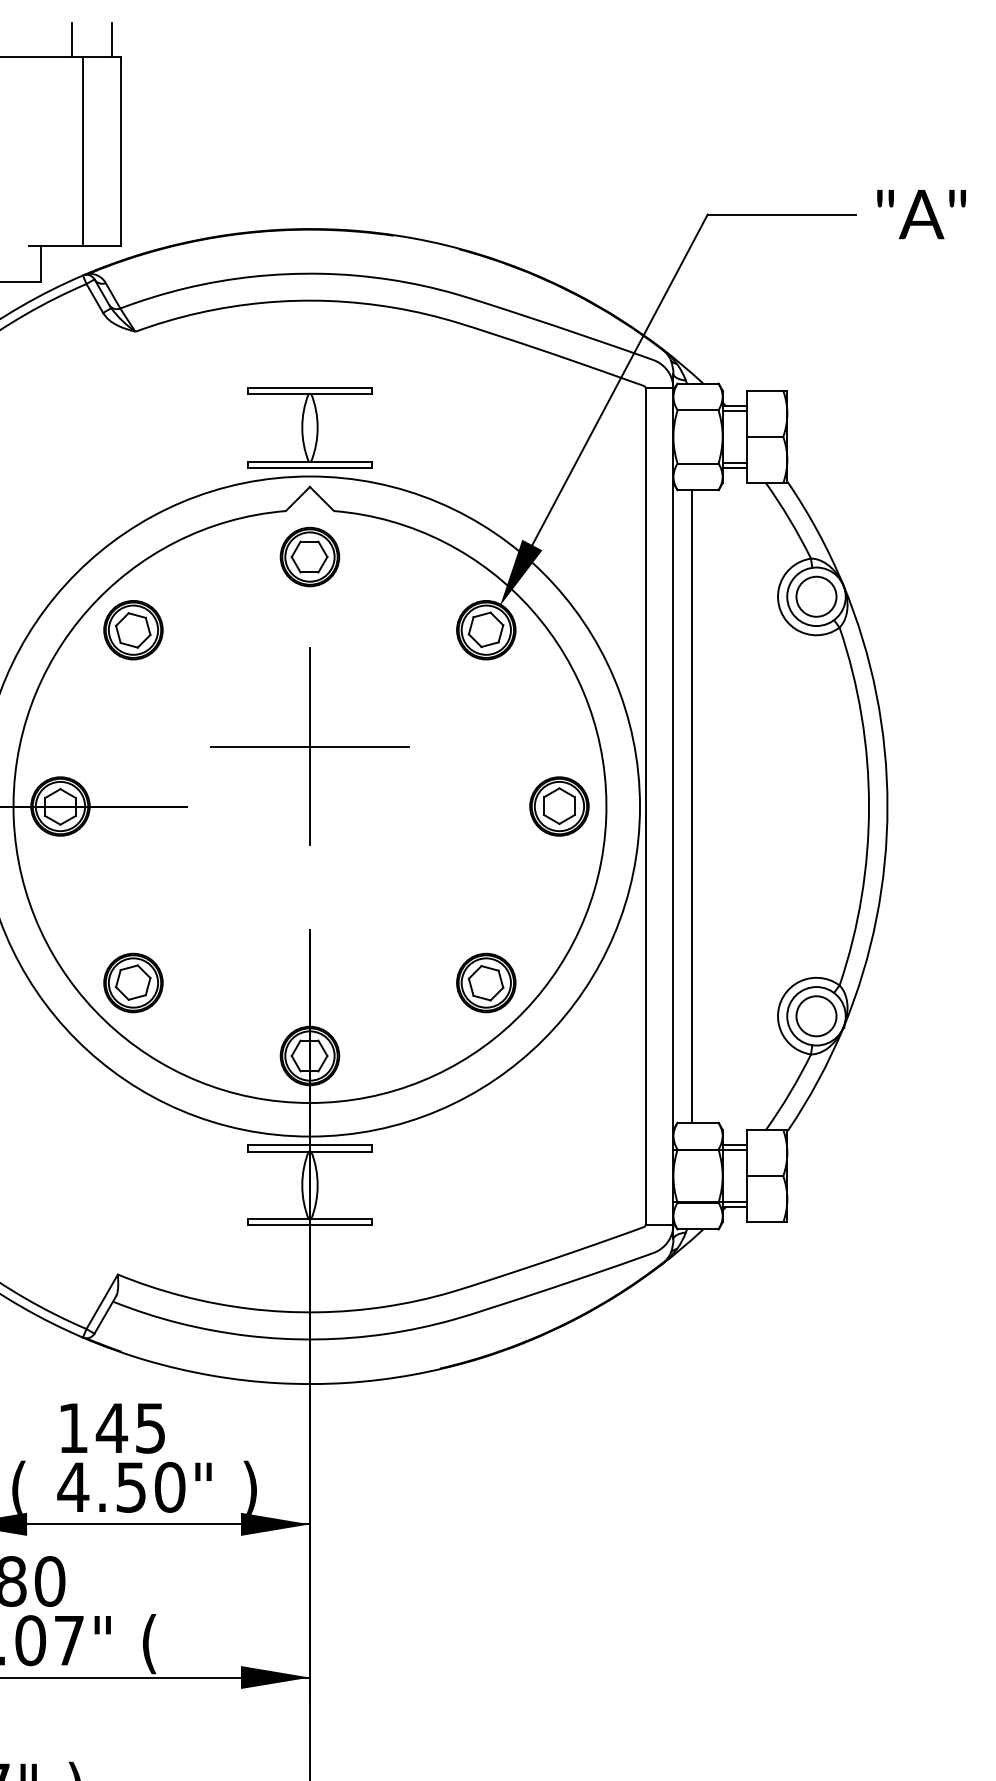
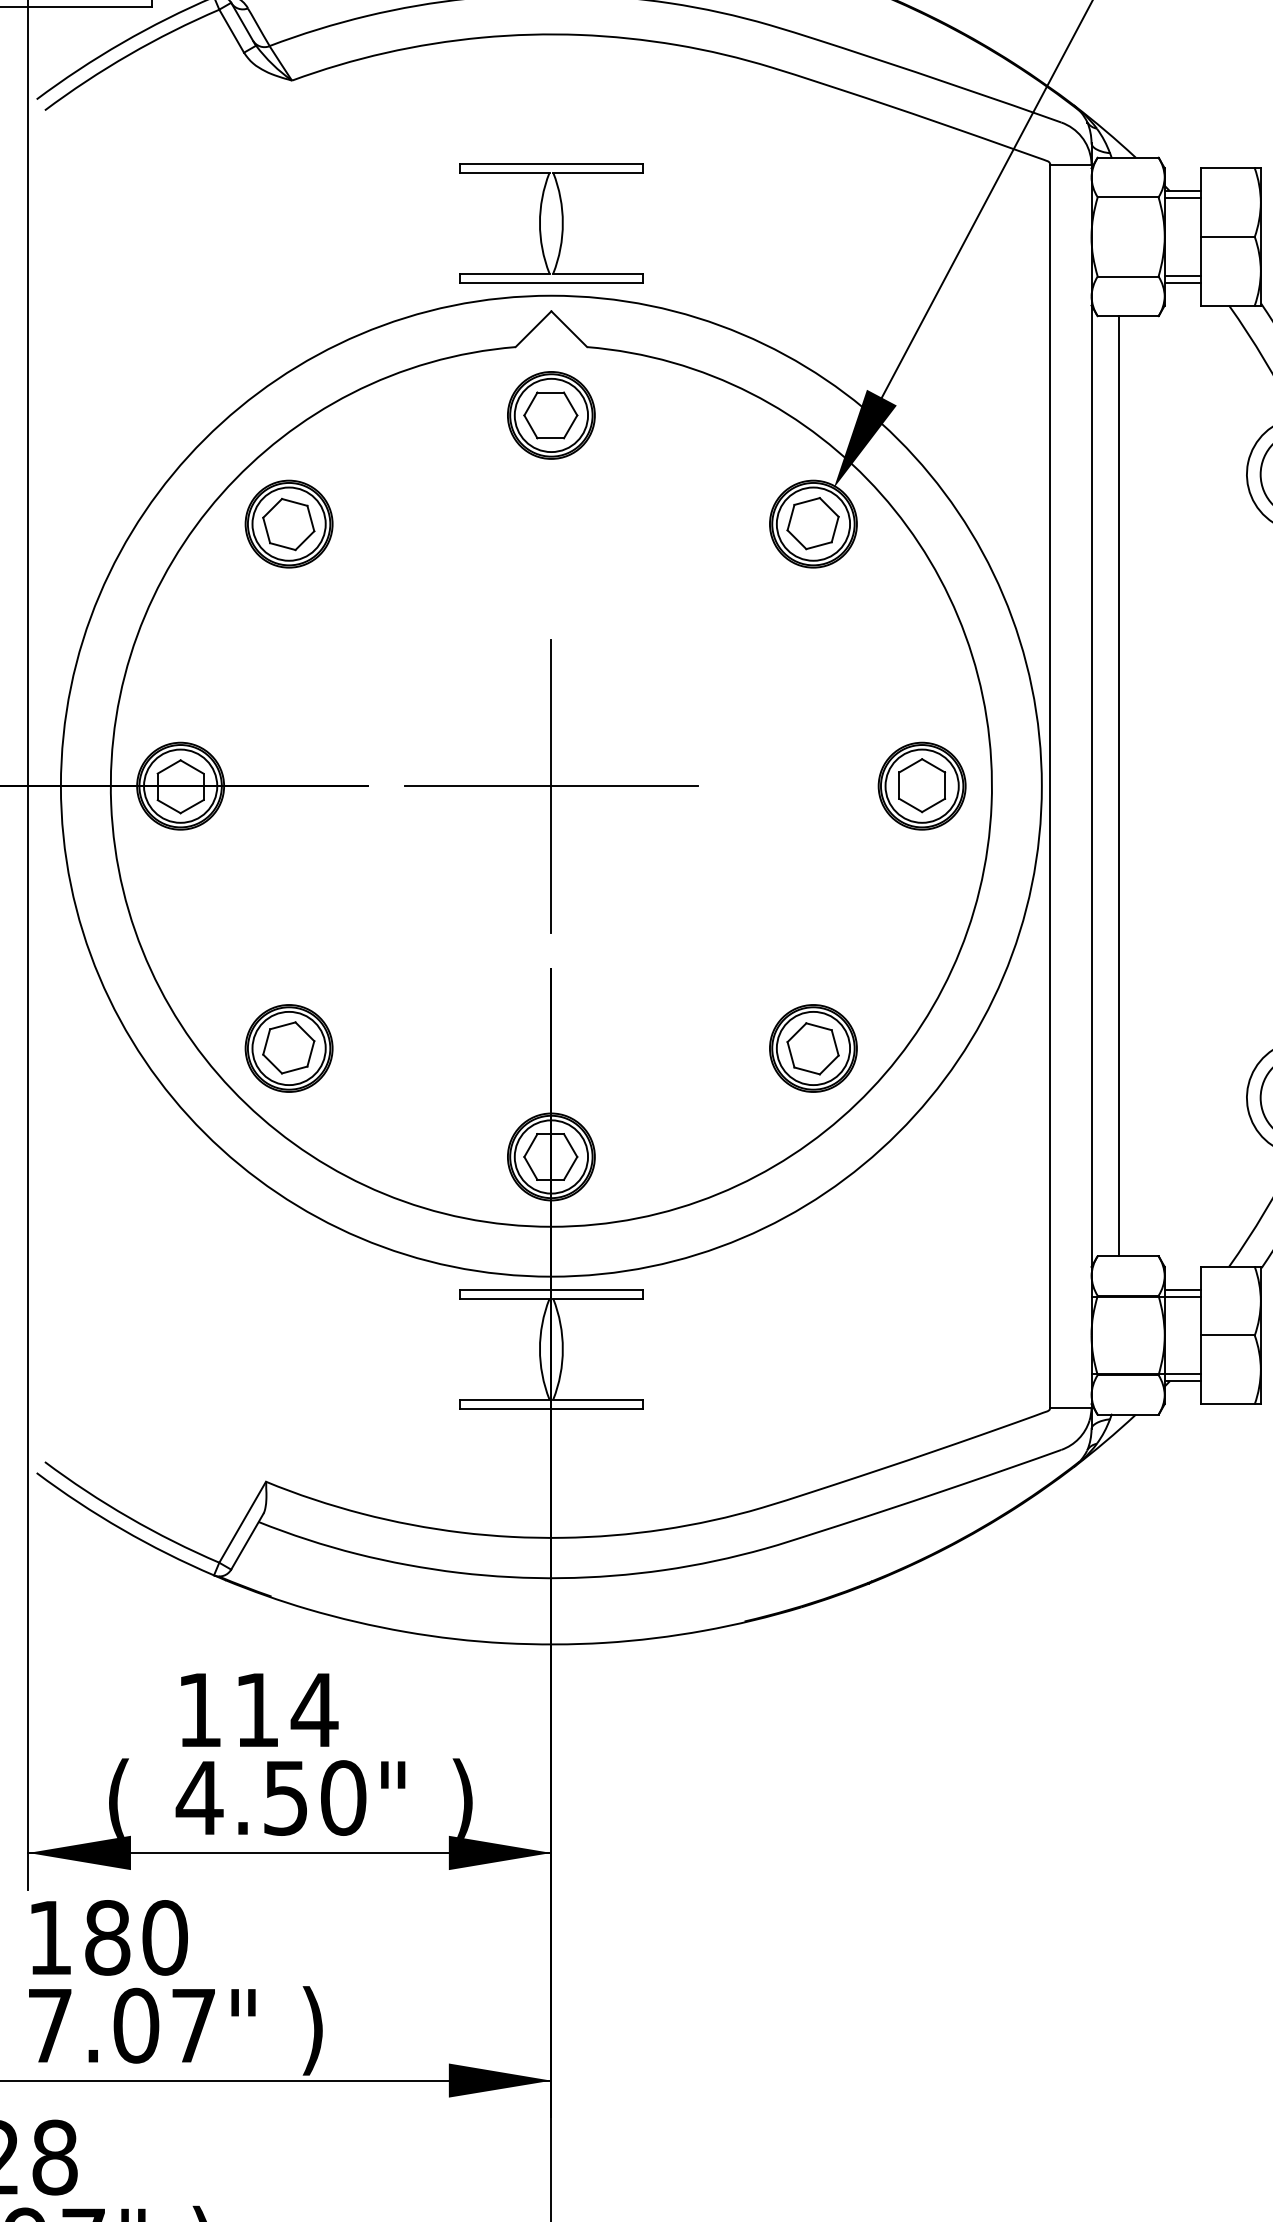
part: (309, 746) -> (550, 786), moved
text: (130, 1428) -> (284, 1710), 145 -> 114
text: (149, 1644) -> (312, 2031), ( -> )

